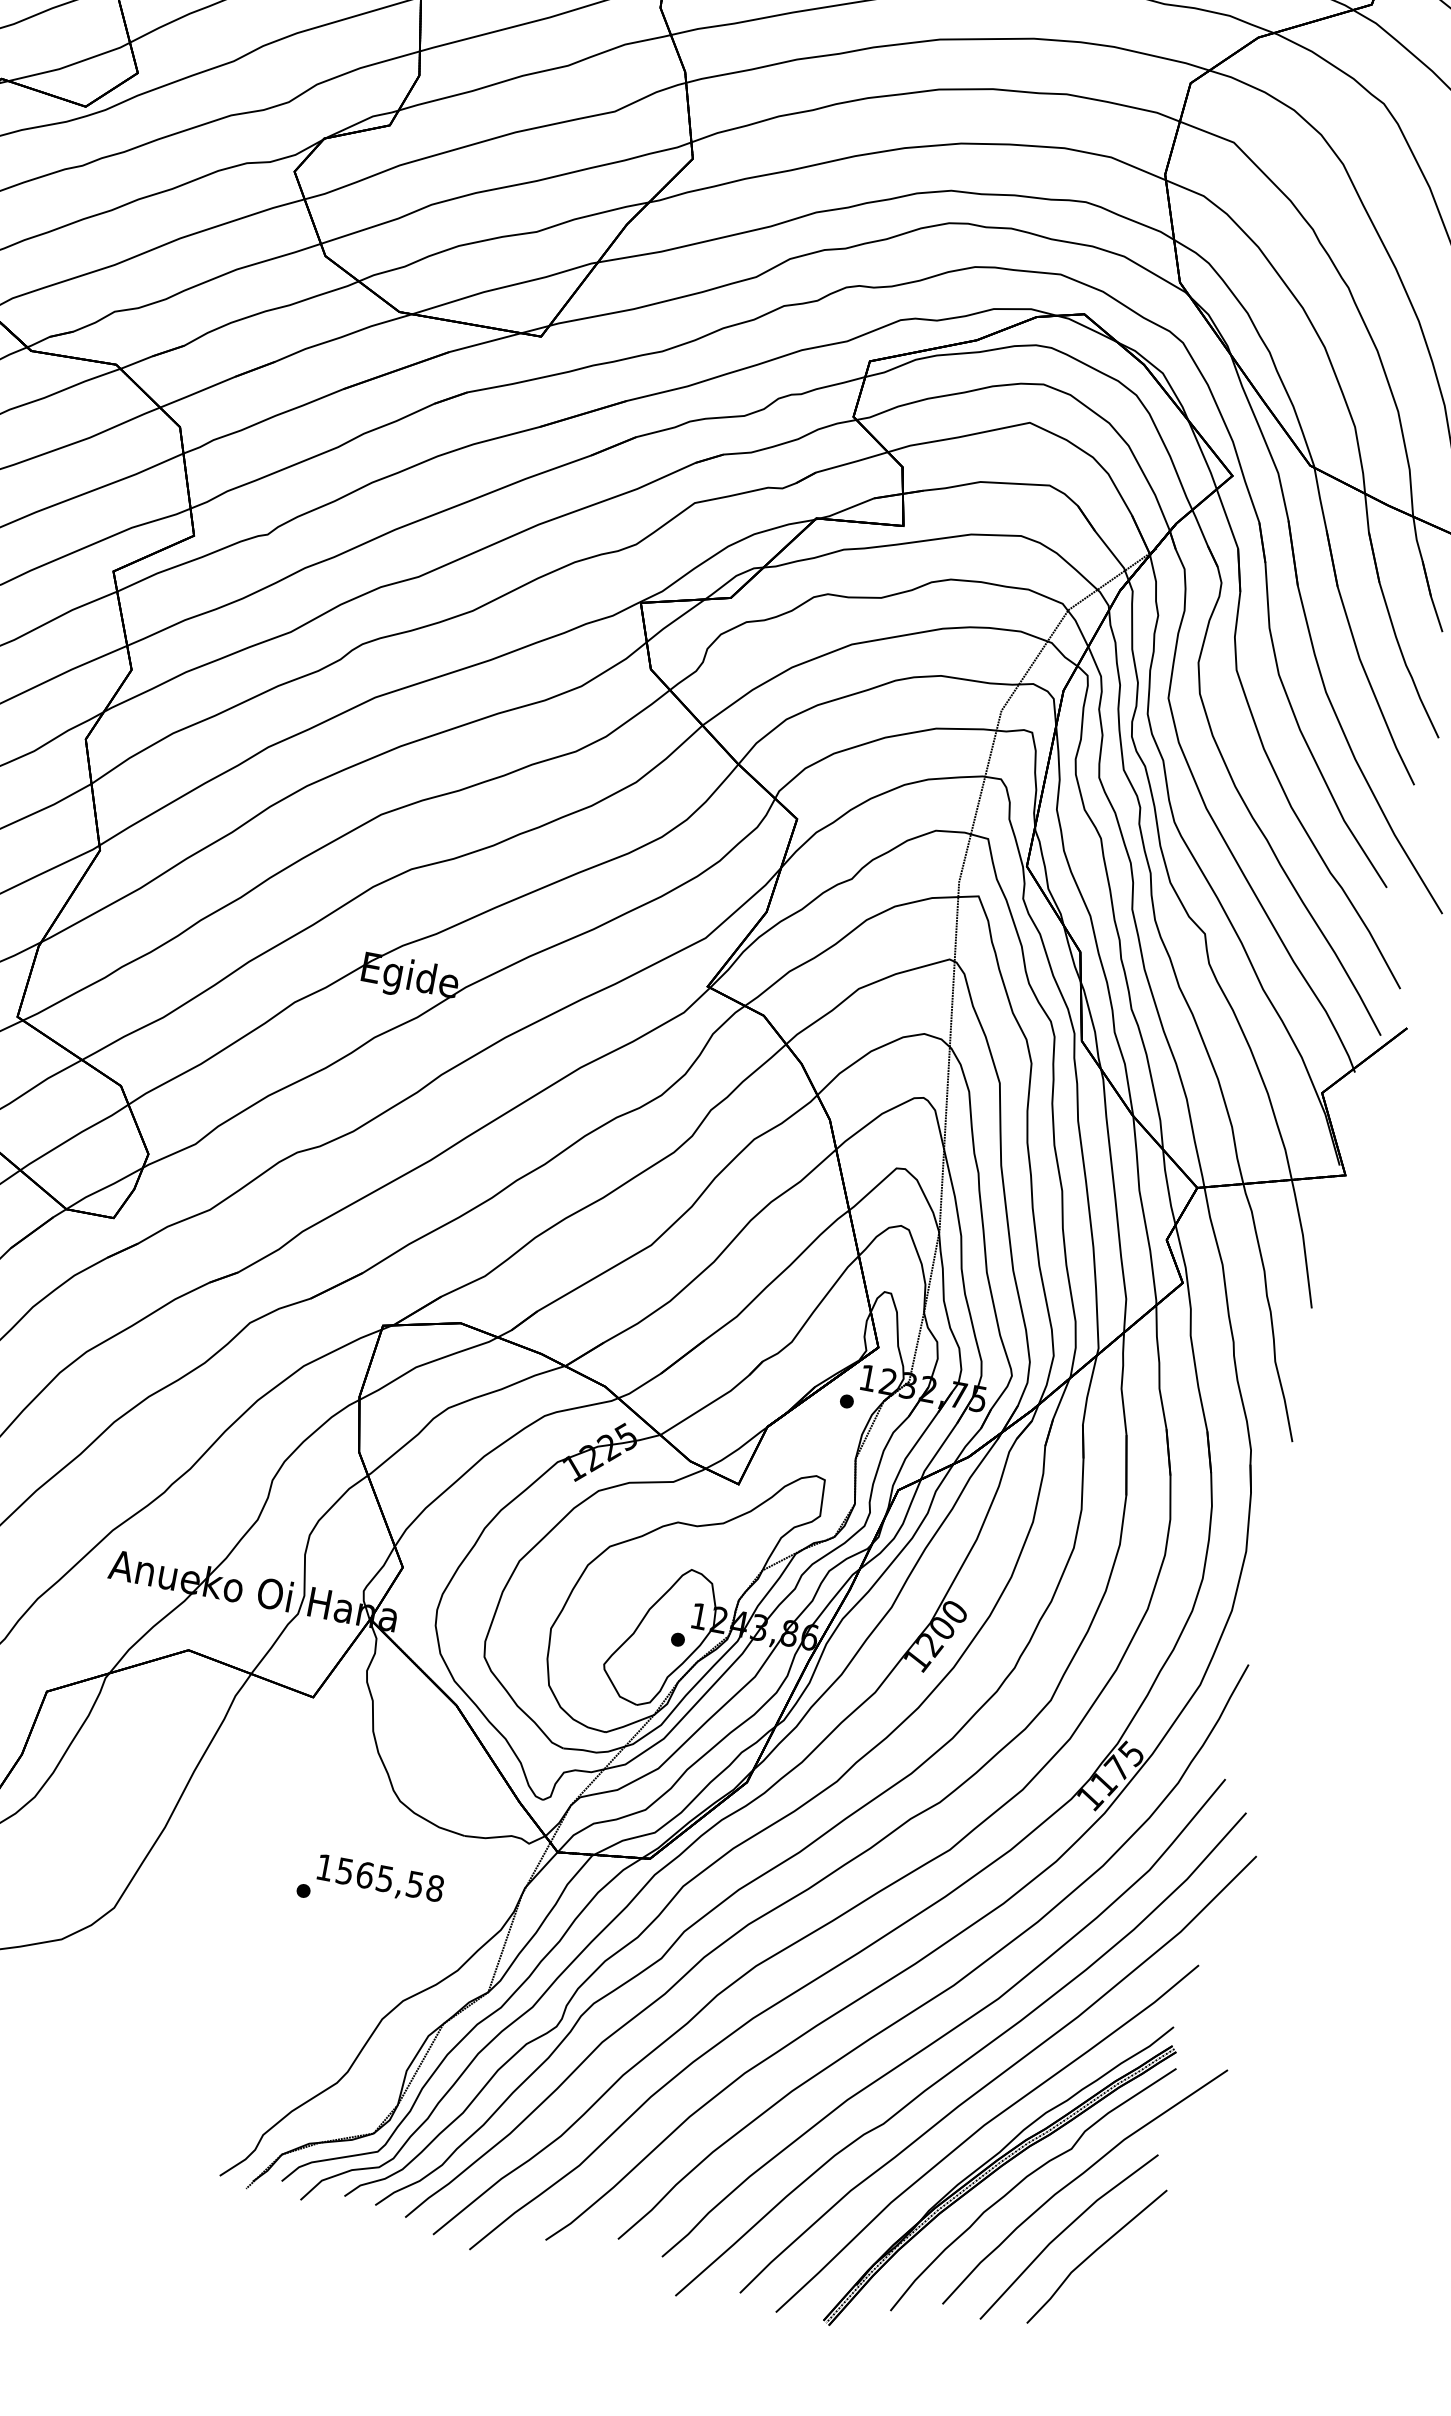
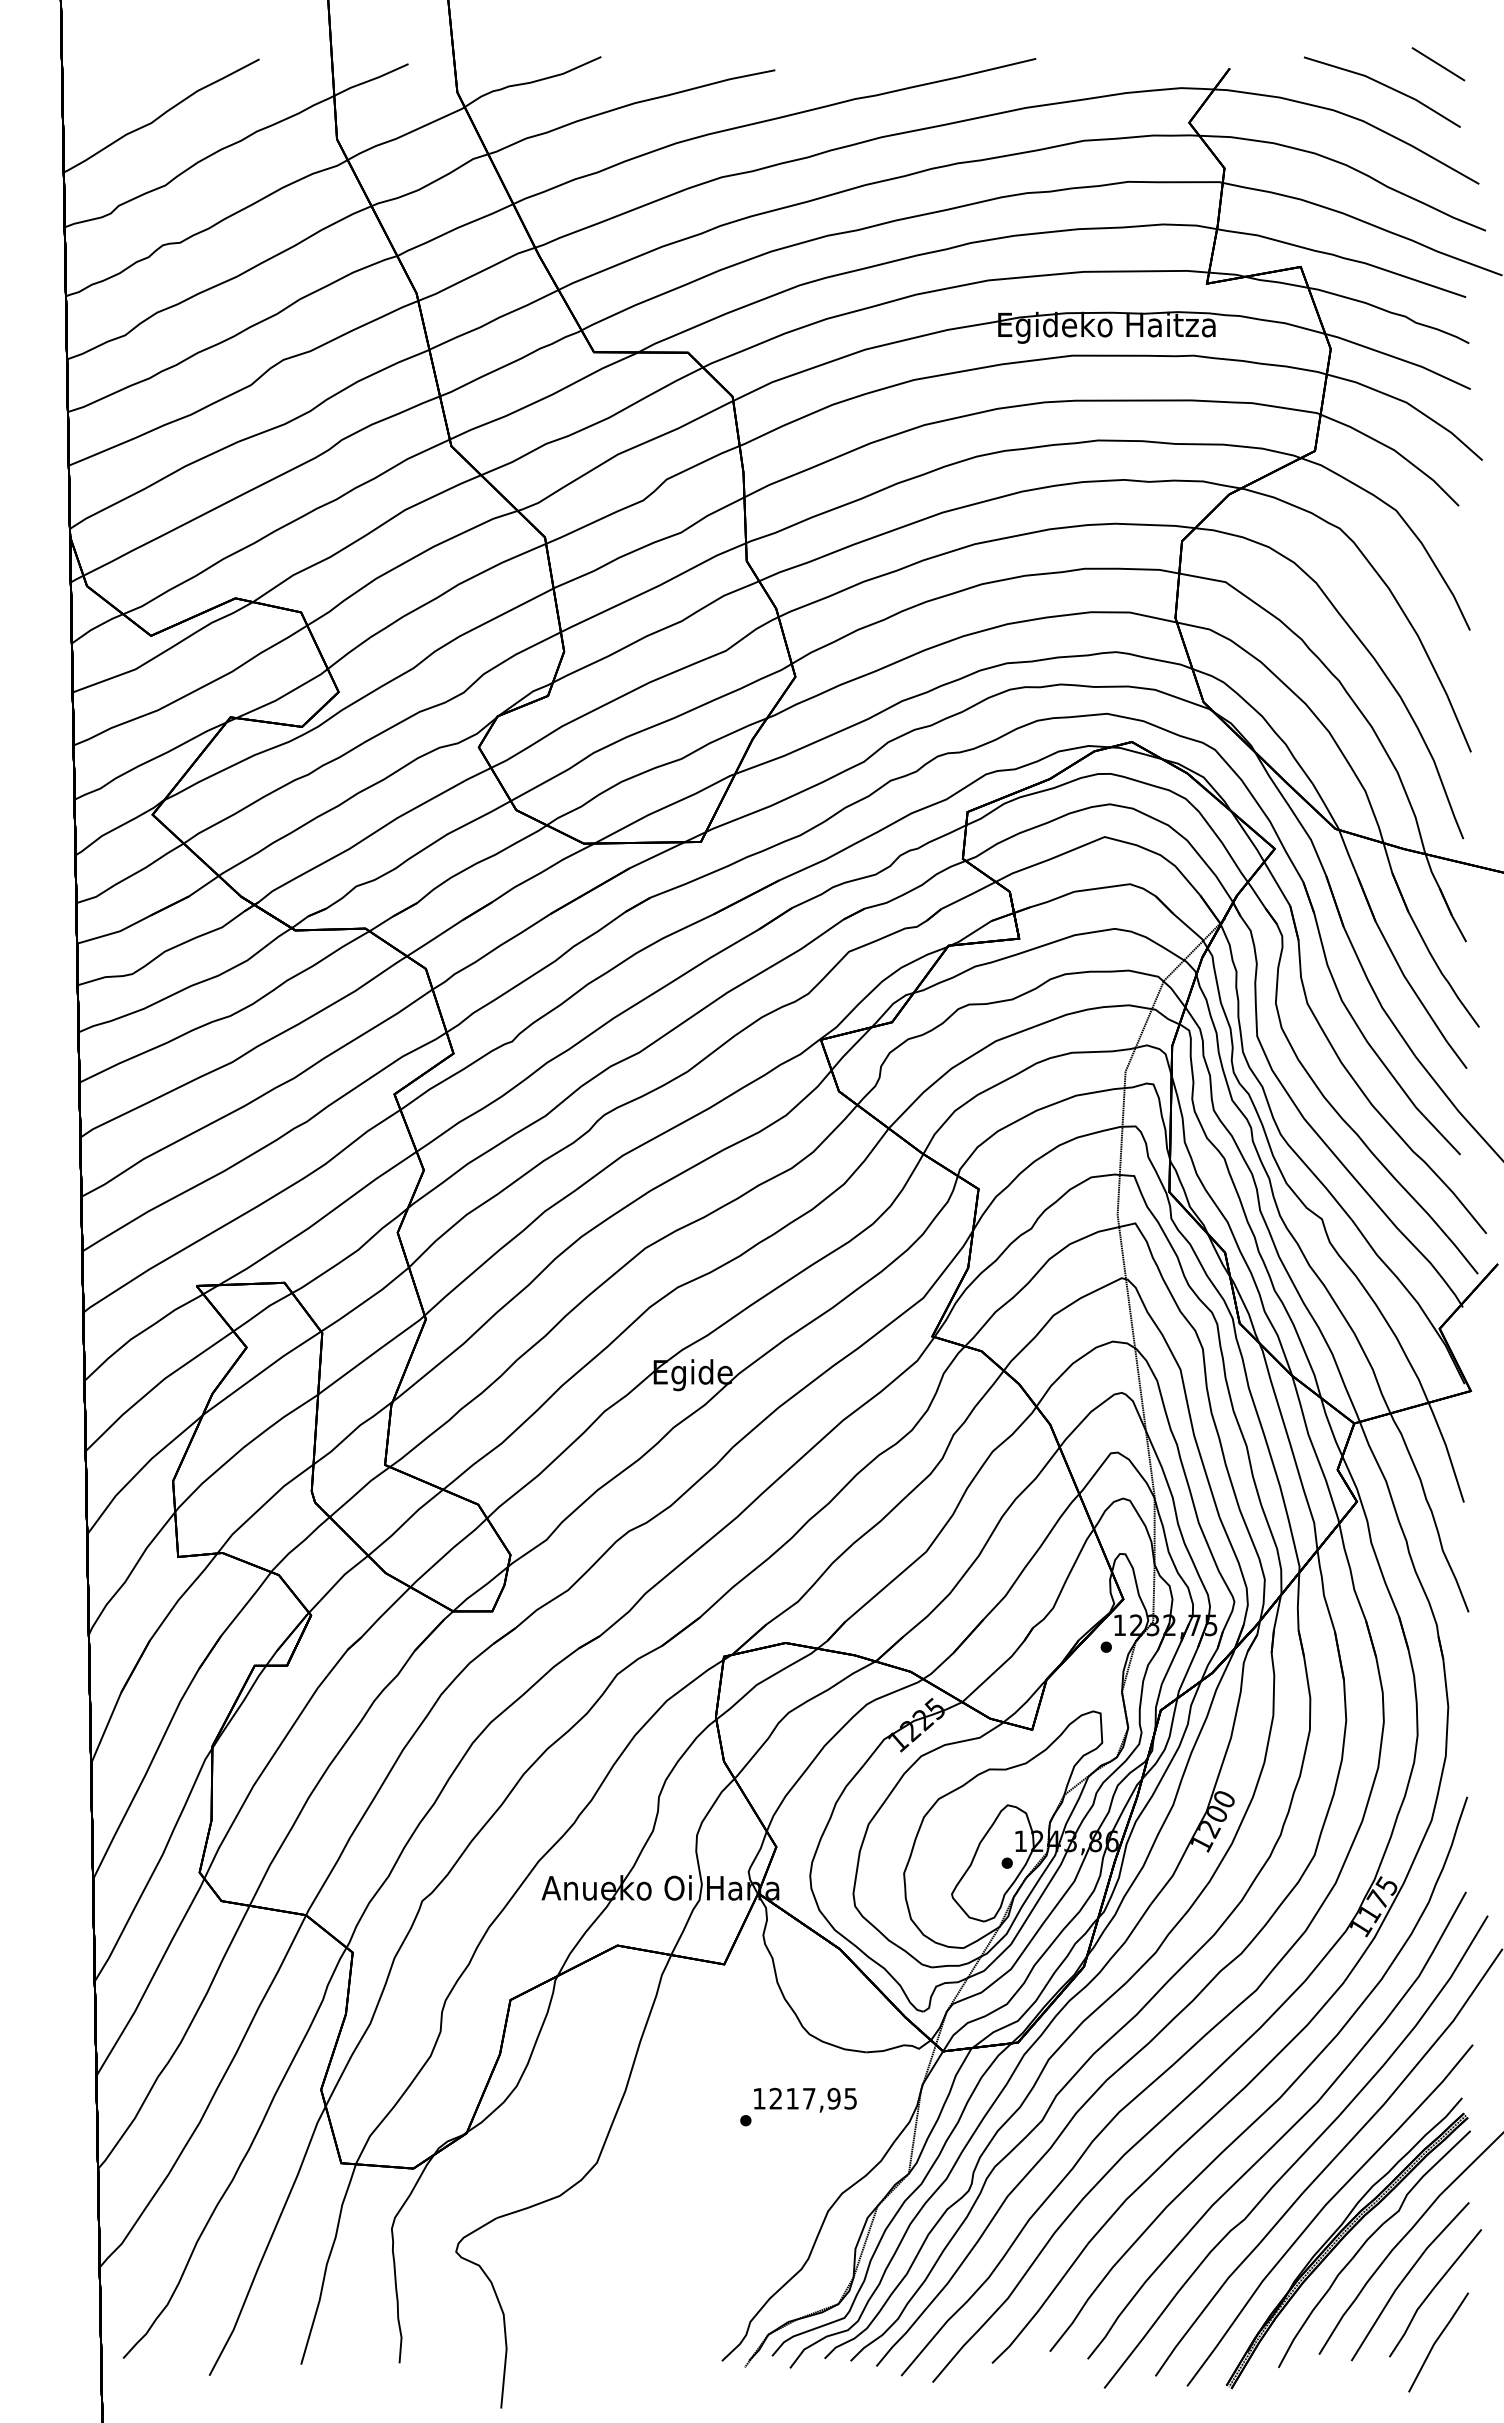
text: (390, 1879) -> (813, 2098), 1565,58 -> 1217,95
part: (1089, 2316) -> (1438, 2342), added

